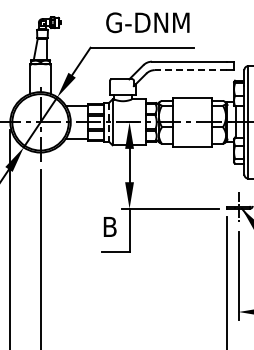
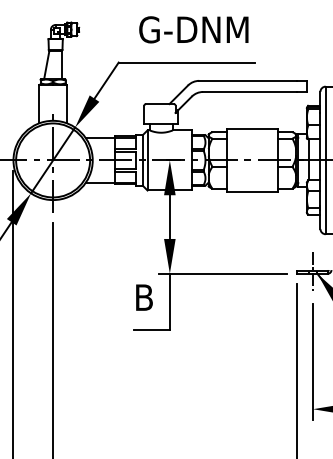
line: (190, 70) -> (249, 92), dashed -> solid
line: (108, 122) -> (142, 160), dashed -> solid

